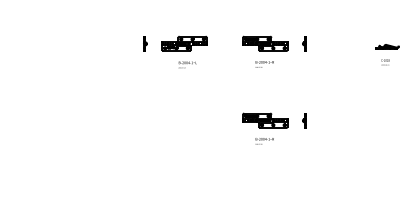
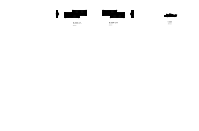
part: (273, 126) -> (117, 52), removed

